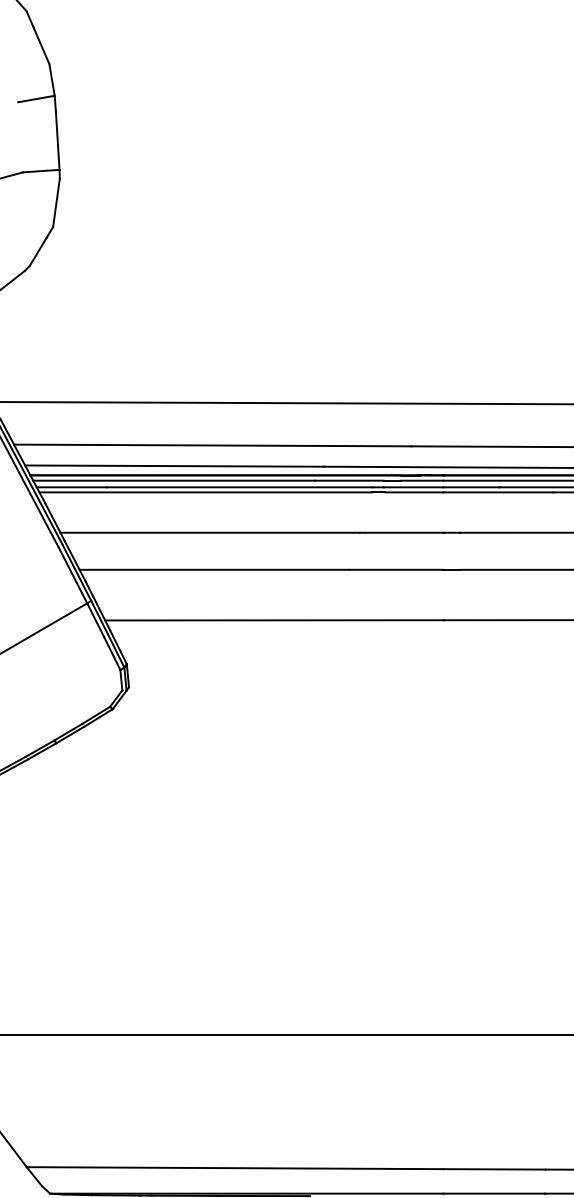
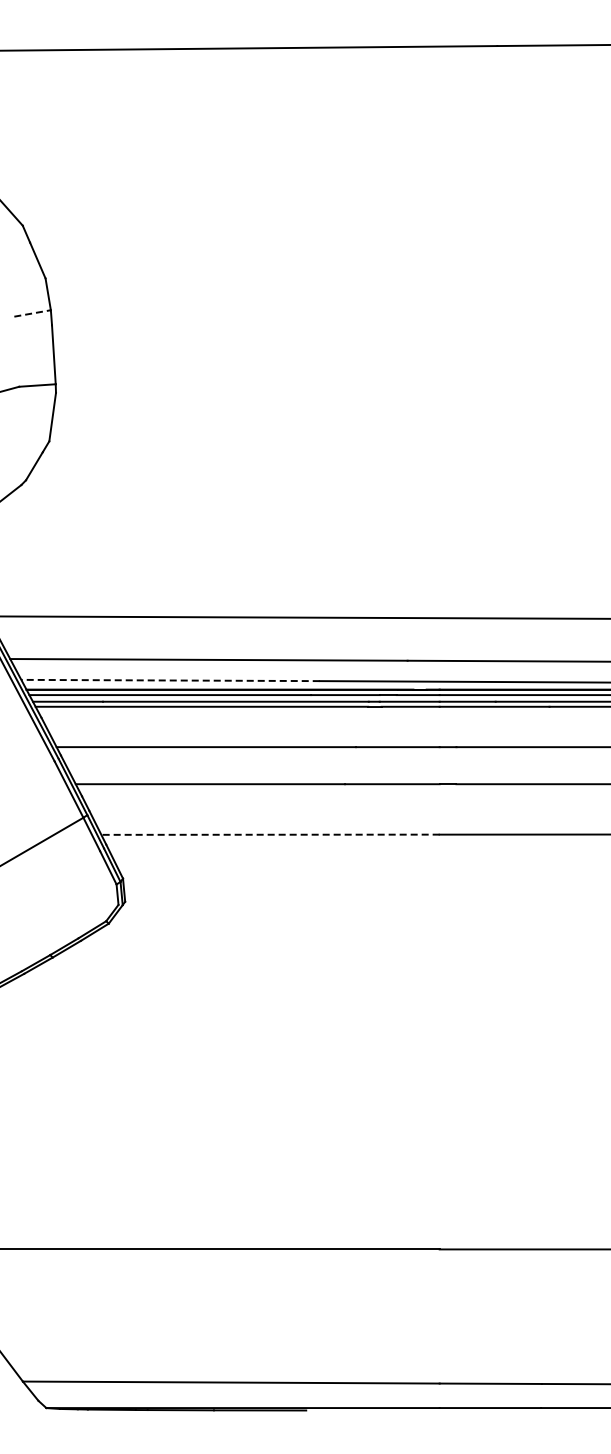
line: (36, 99) -> (32, 313), solid -> dashed
line: (174, 466) -> (170, 680), solid -> dashed
line: (274, 620) -> (270, 834), solid -> dashed

